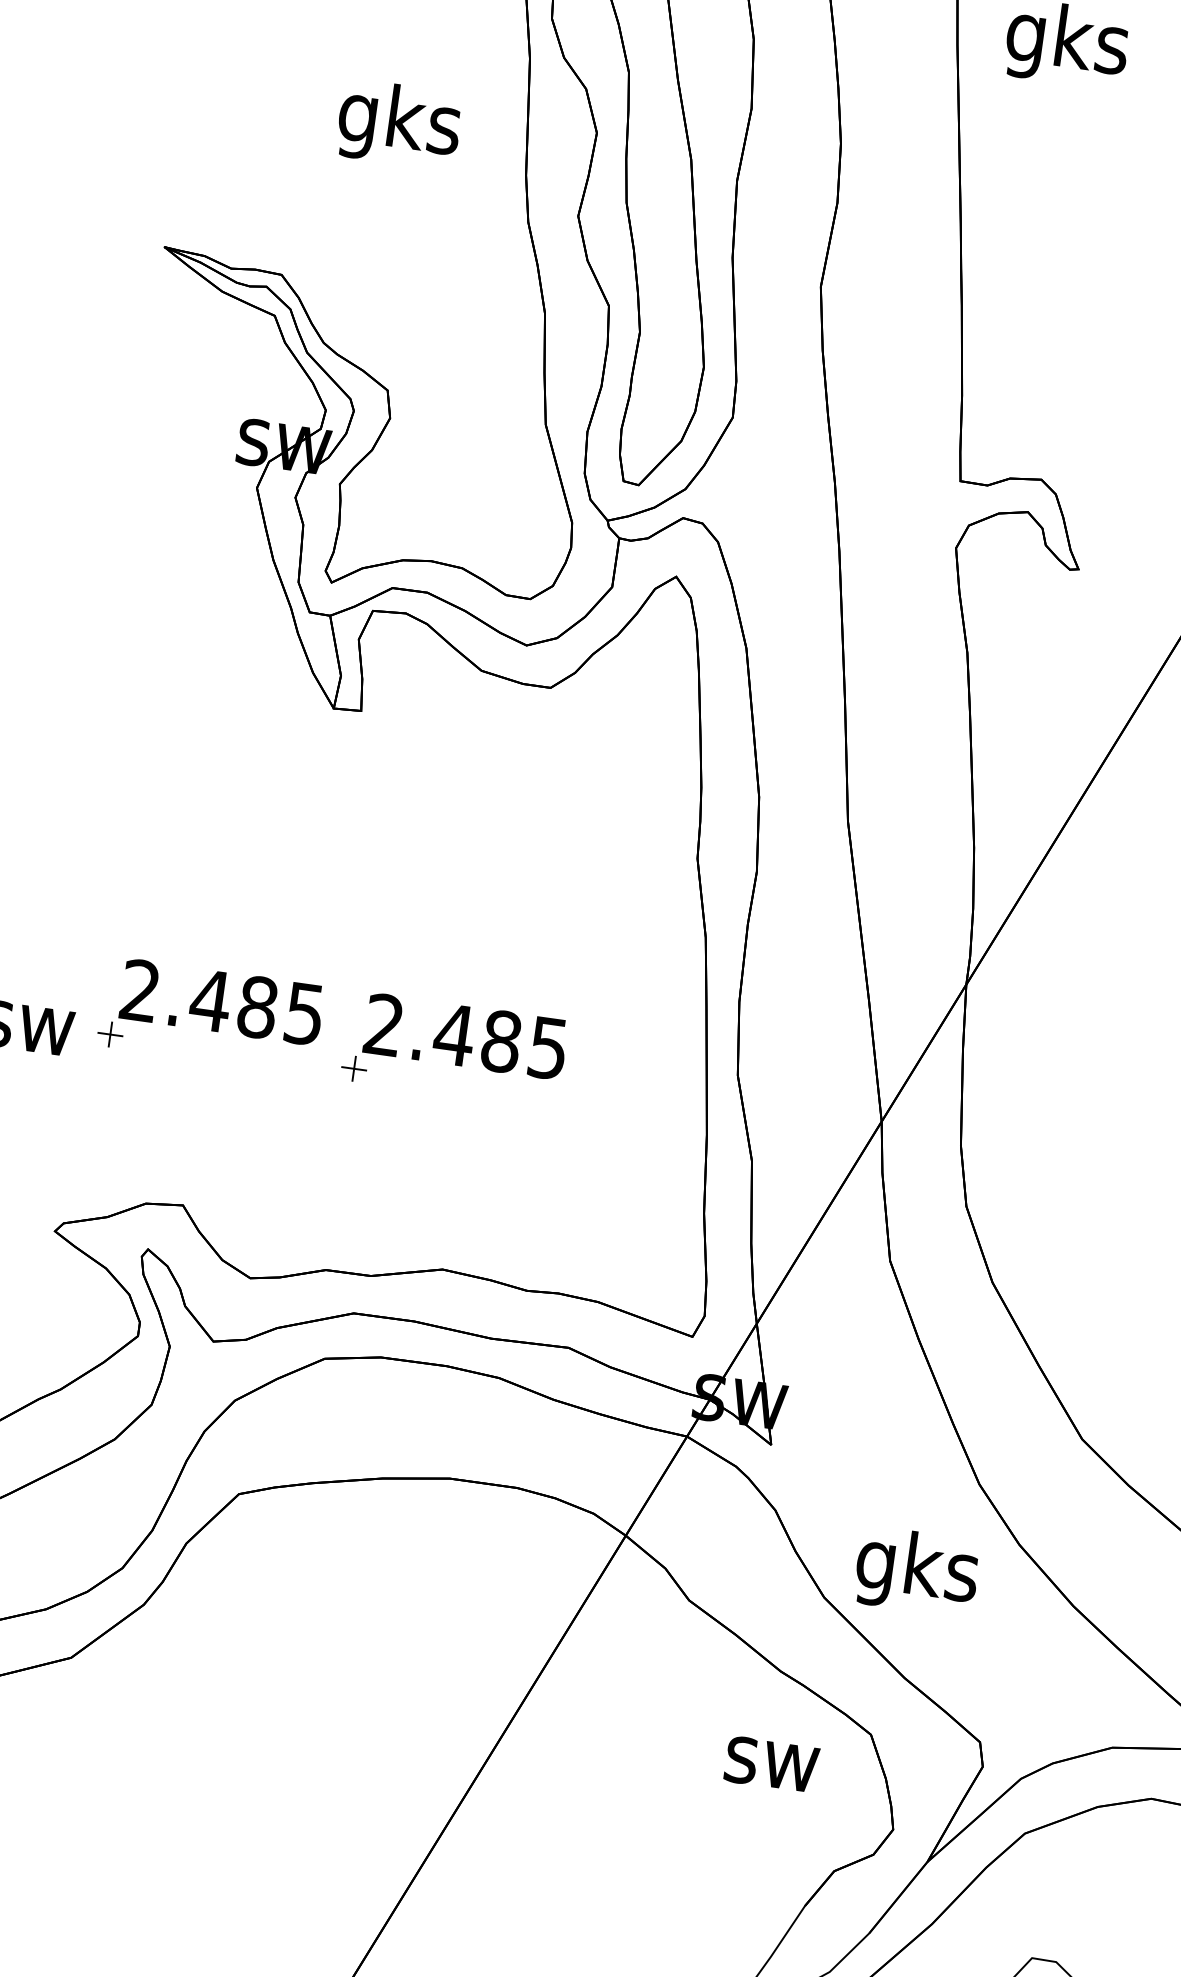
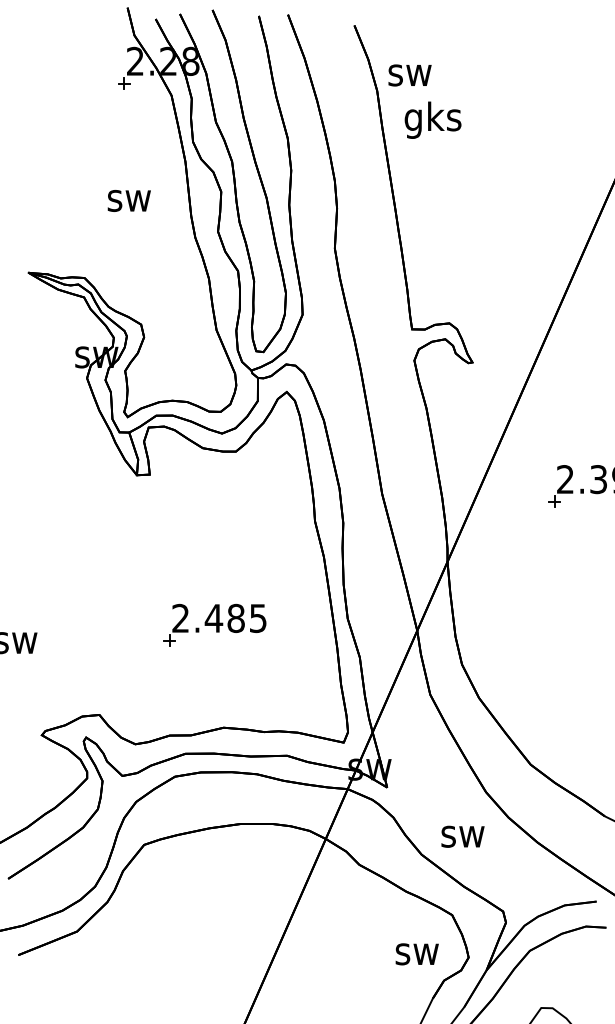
text: (399, 123) -> (129, 200), gks -> sw
part: (209, 1013) -> (99, 624), removed
text: (916, 1571) -> (462, 836), gks -> sw
text: (770, 1764) -> (416, 954), moved

